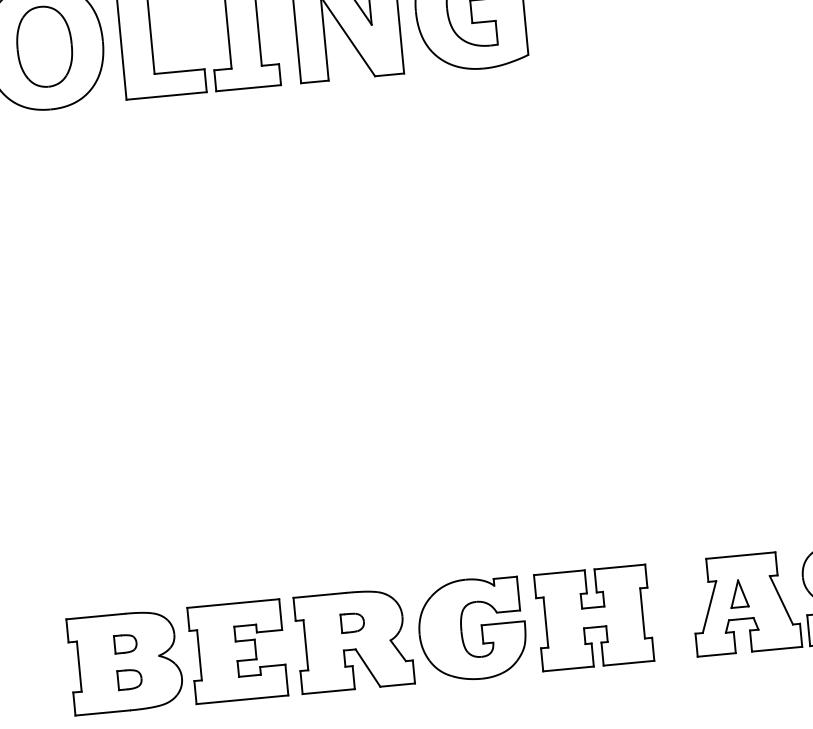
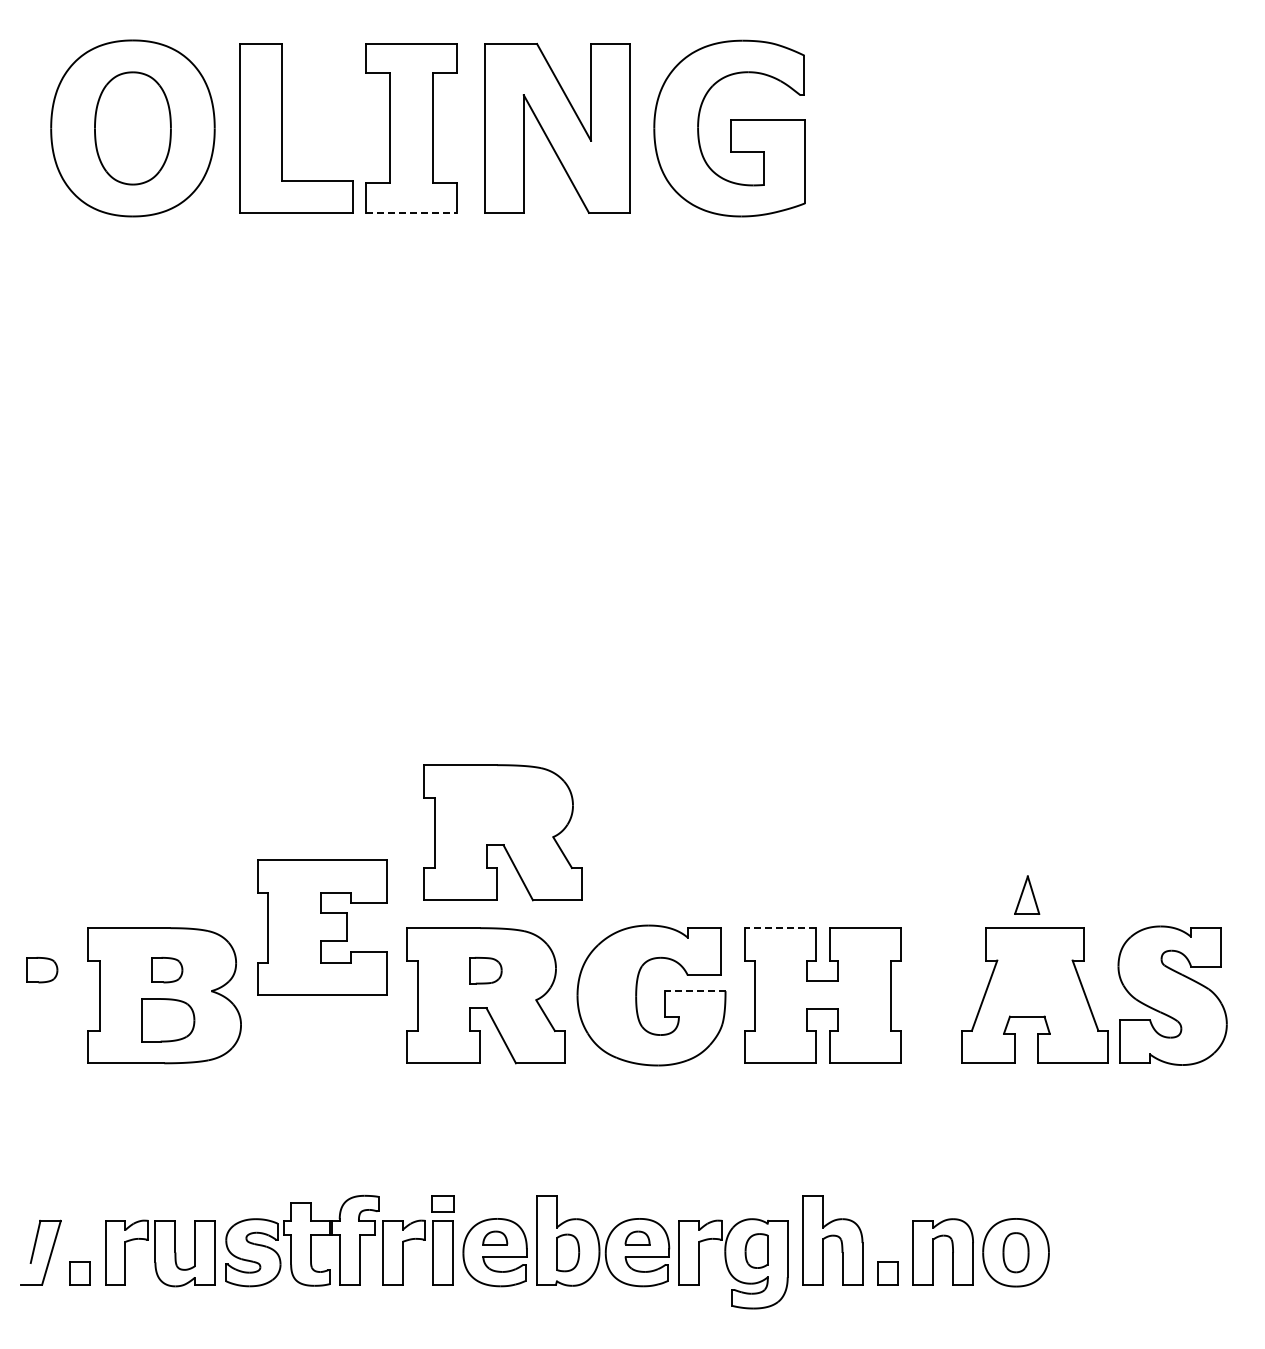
line: (248, 87) -> (411, 212), solid -> dashed
part: (355, 523) -> (502, 832), added
line: (559, 572) -> (780, 928), solid -> dashed
part: (739, 593) -> (1027, 894), moved
line: (502, 623) -> (694, 991), solid -> dashed
part: (36, 651) -> (42, 969), added
part: (238, 651) -> (322, 927), moved
part: (130, 679) -> (168, 1020), size x1.6

